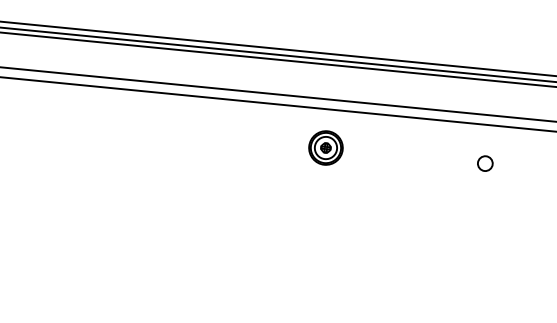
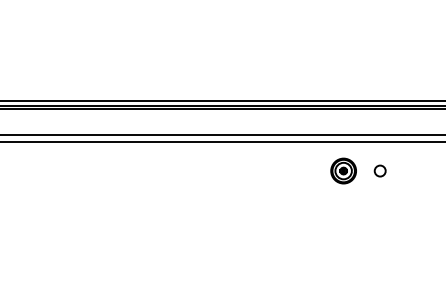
part: (325, 147) -> (343, 170), moved
circle: (484, 162) -> (379, 170), moved

